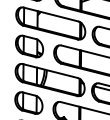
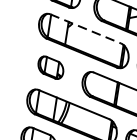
line: (51, 14) -> (86, 29), solid -> dashed
part: (29, 46) -> (50, 67), size x0.7

